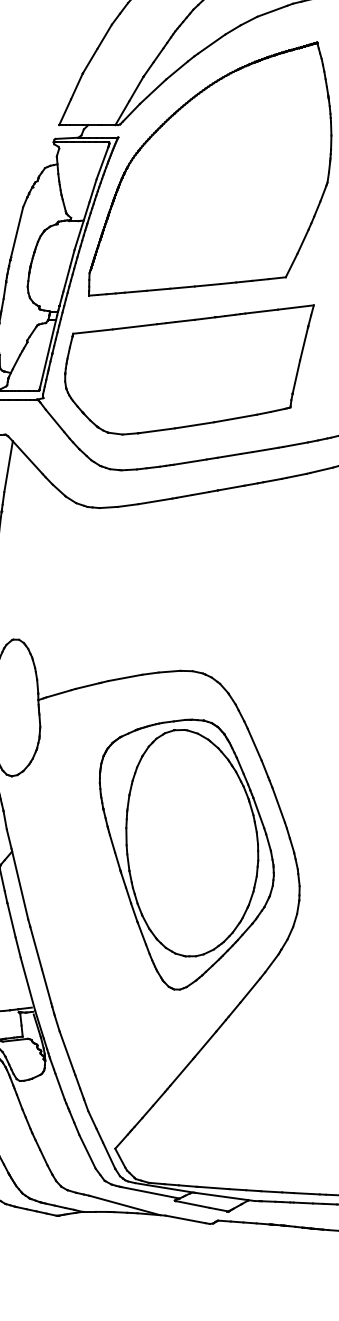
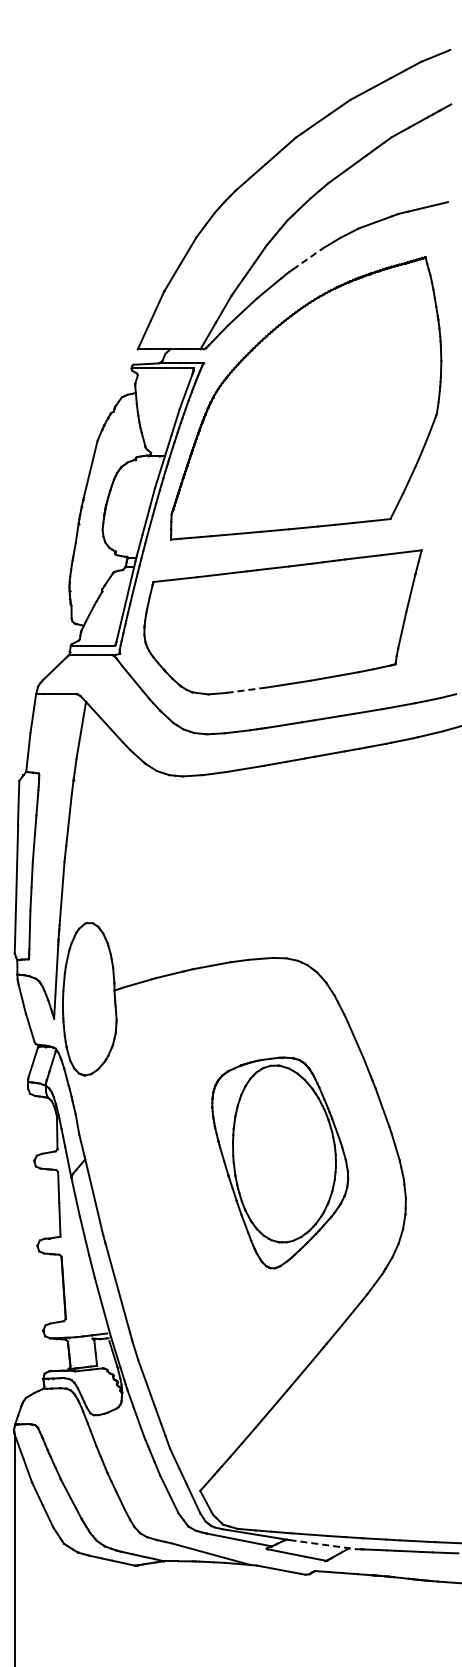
line: (211, 43) -> (307, 258), solid -> dashed
line: (157, 431) -> (247, 690), solid -> dashed
part: (187, 854) -> (280, 1162), size x0.7
line: (224, 1196) -> (322, 1544), solid -> dashed

